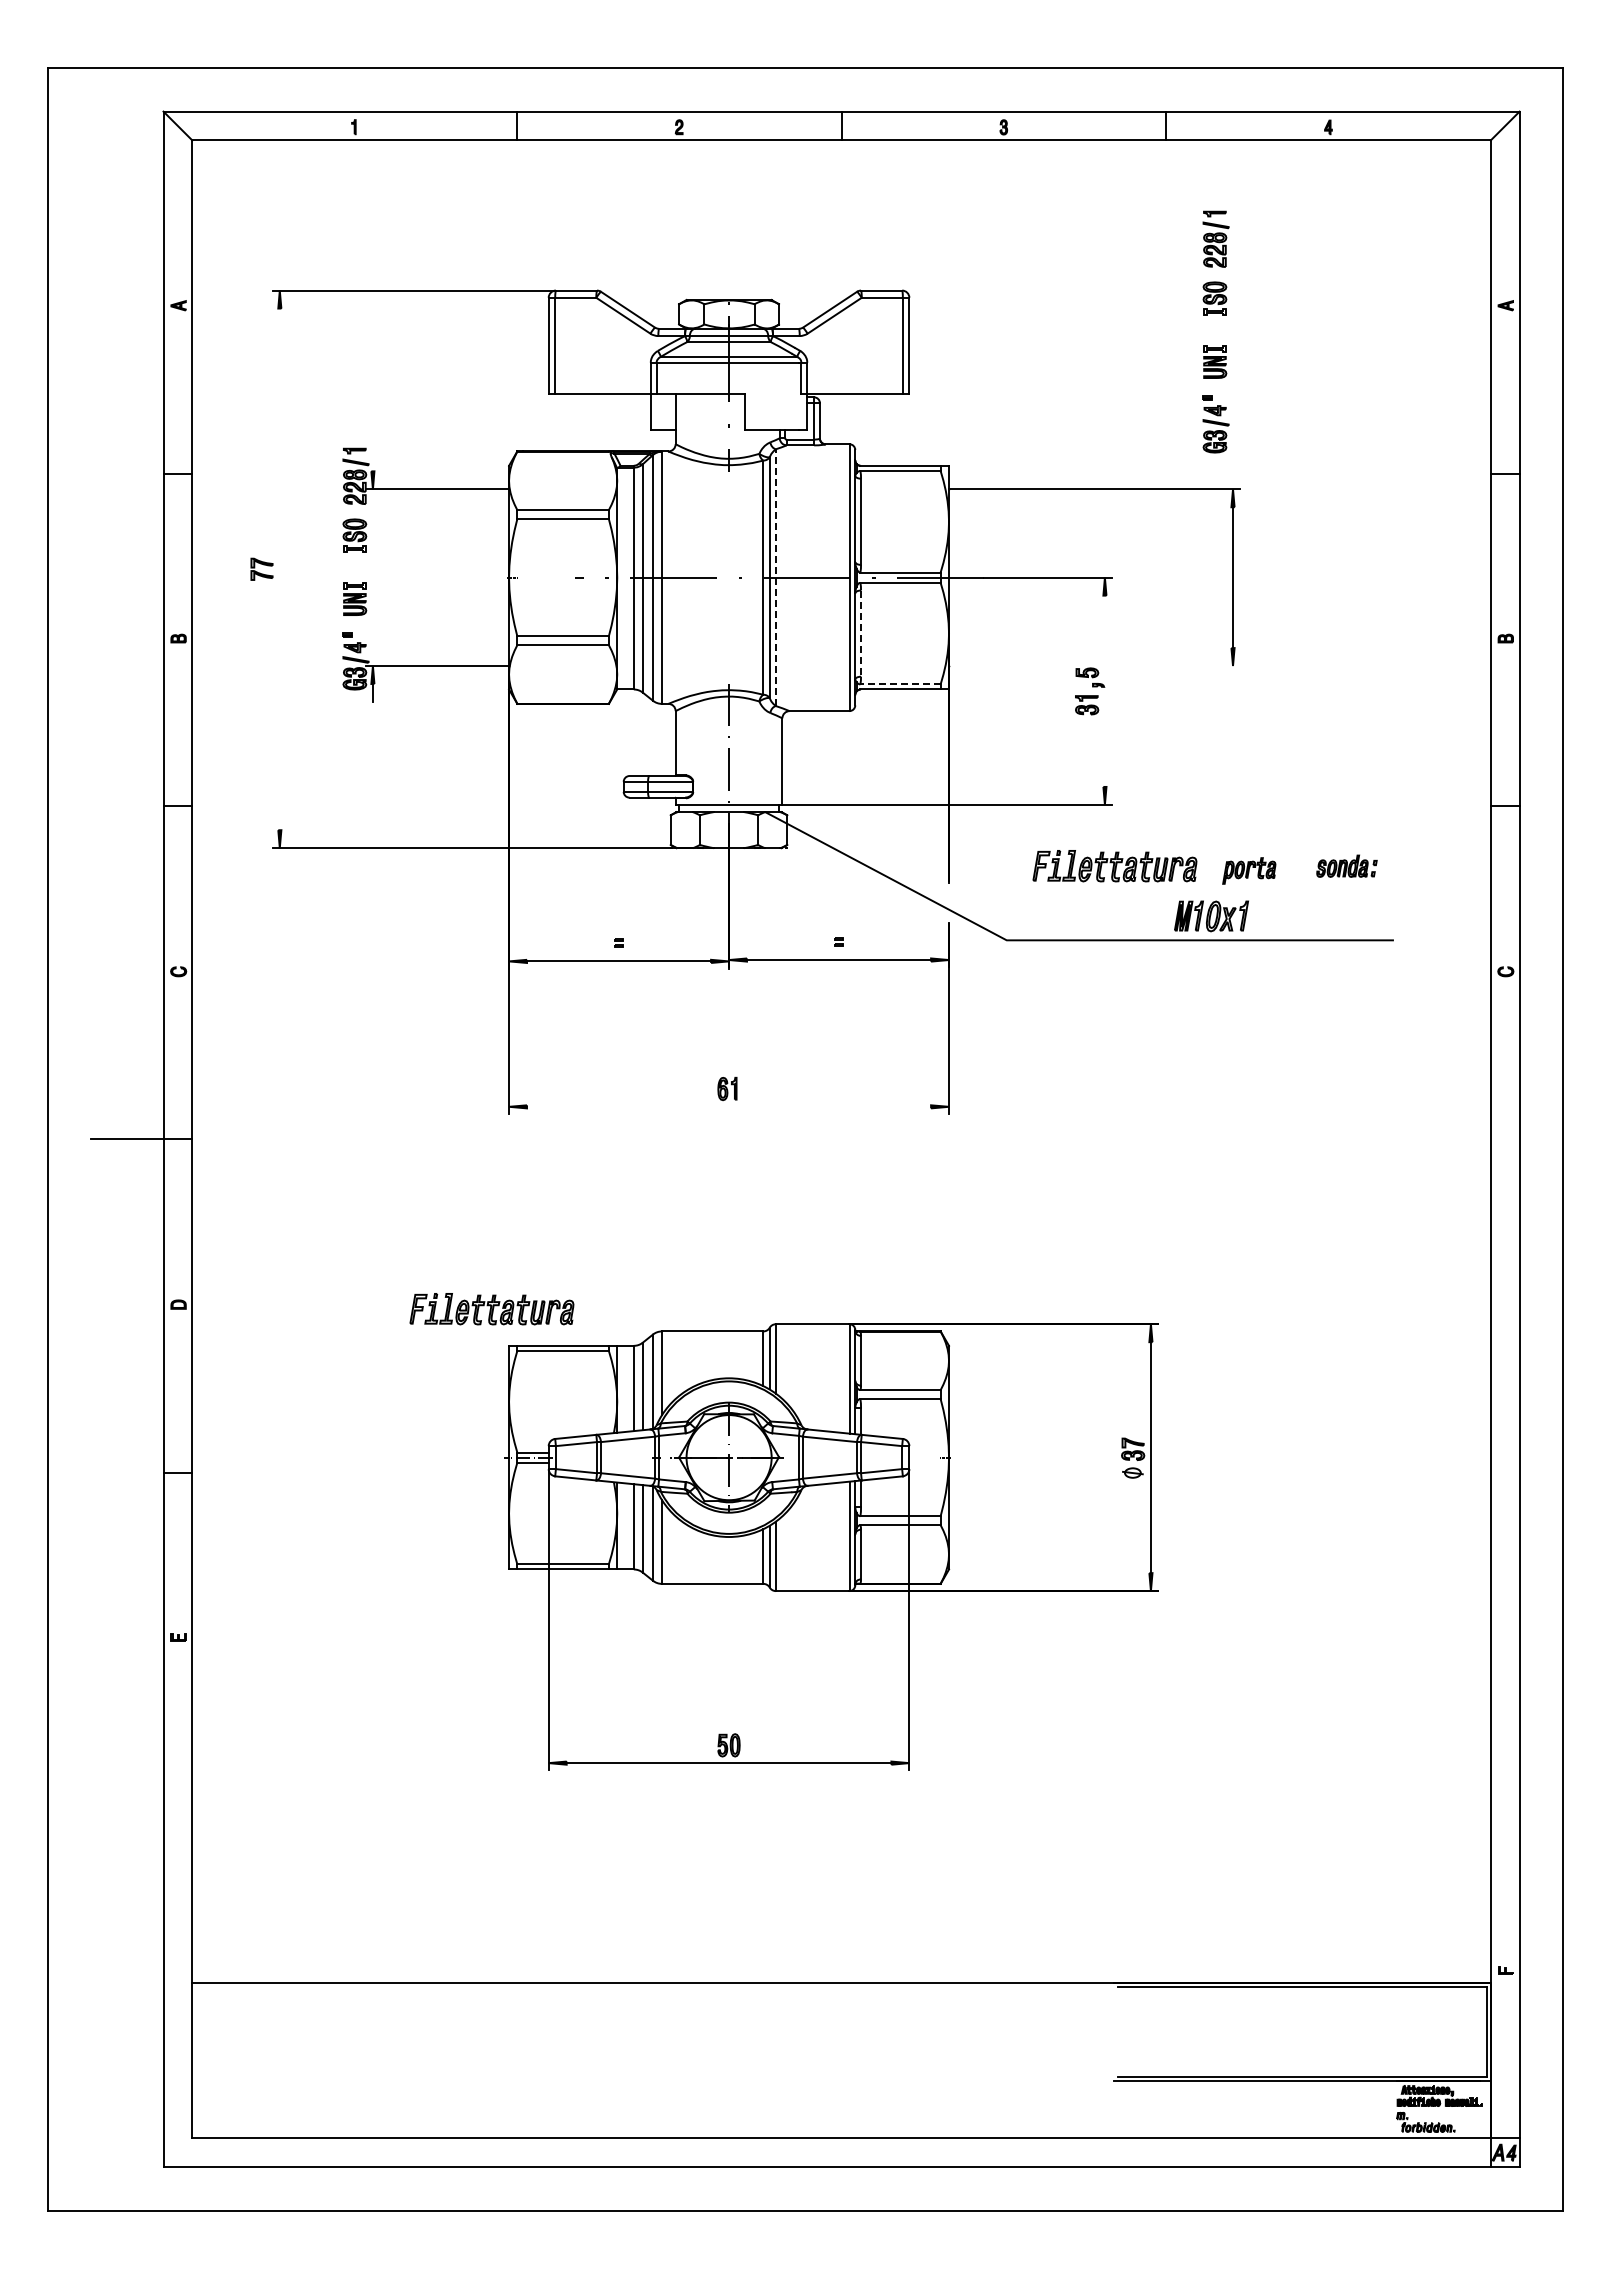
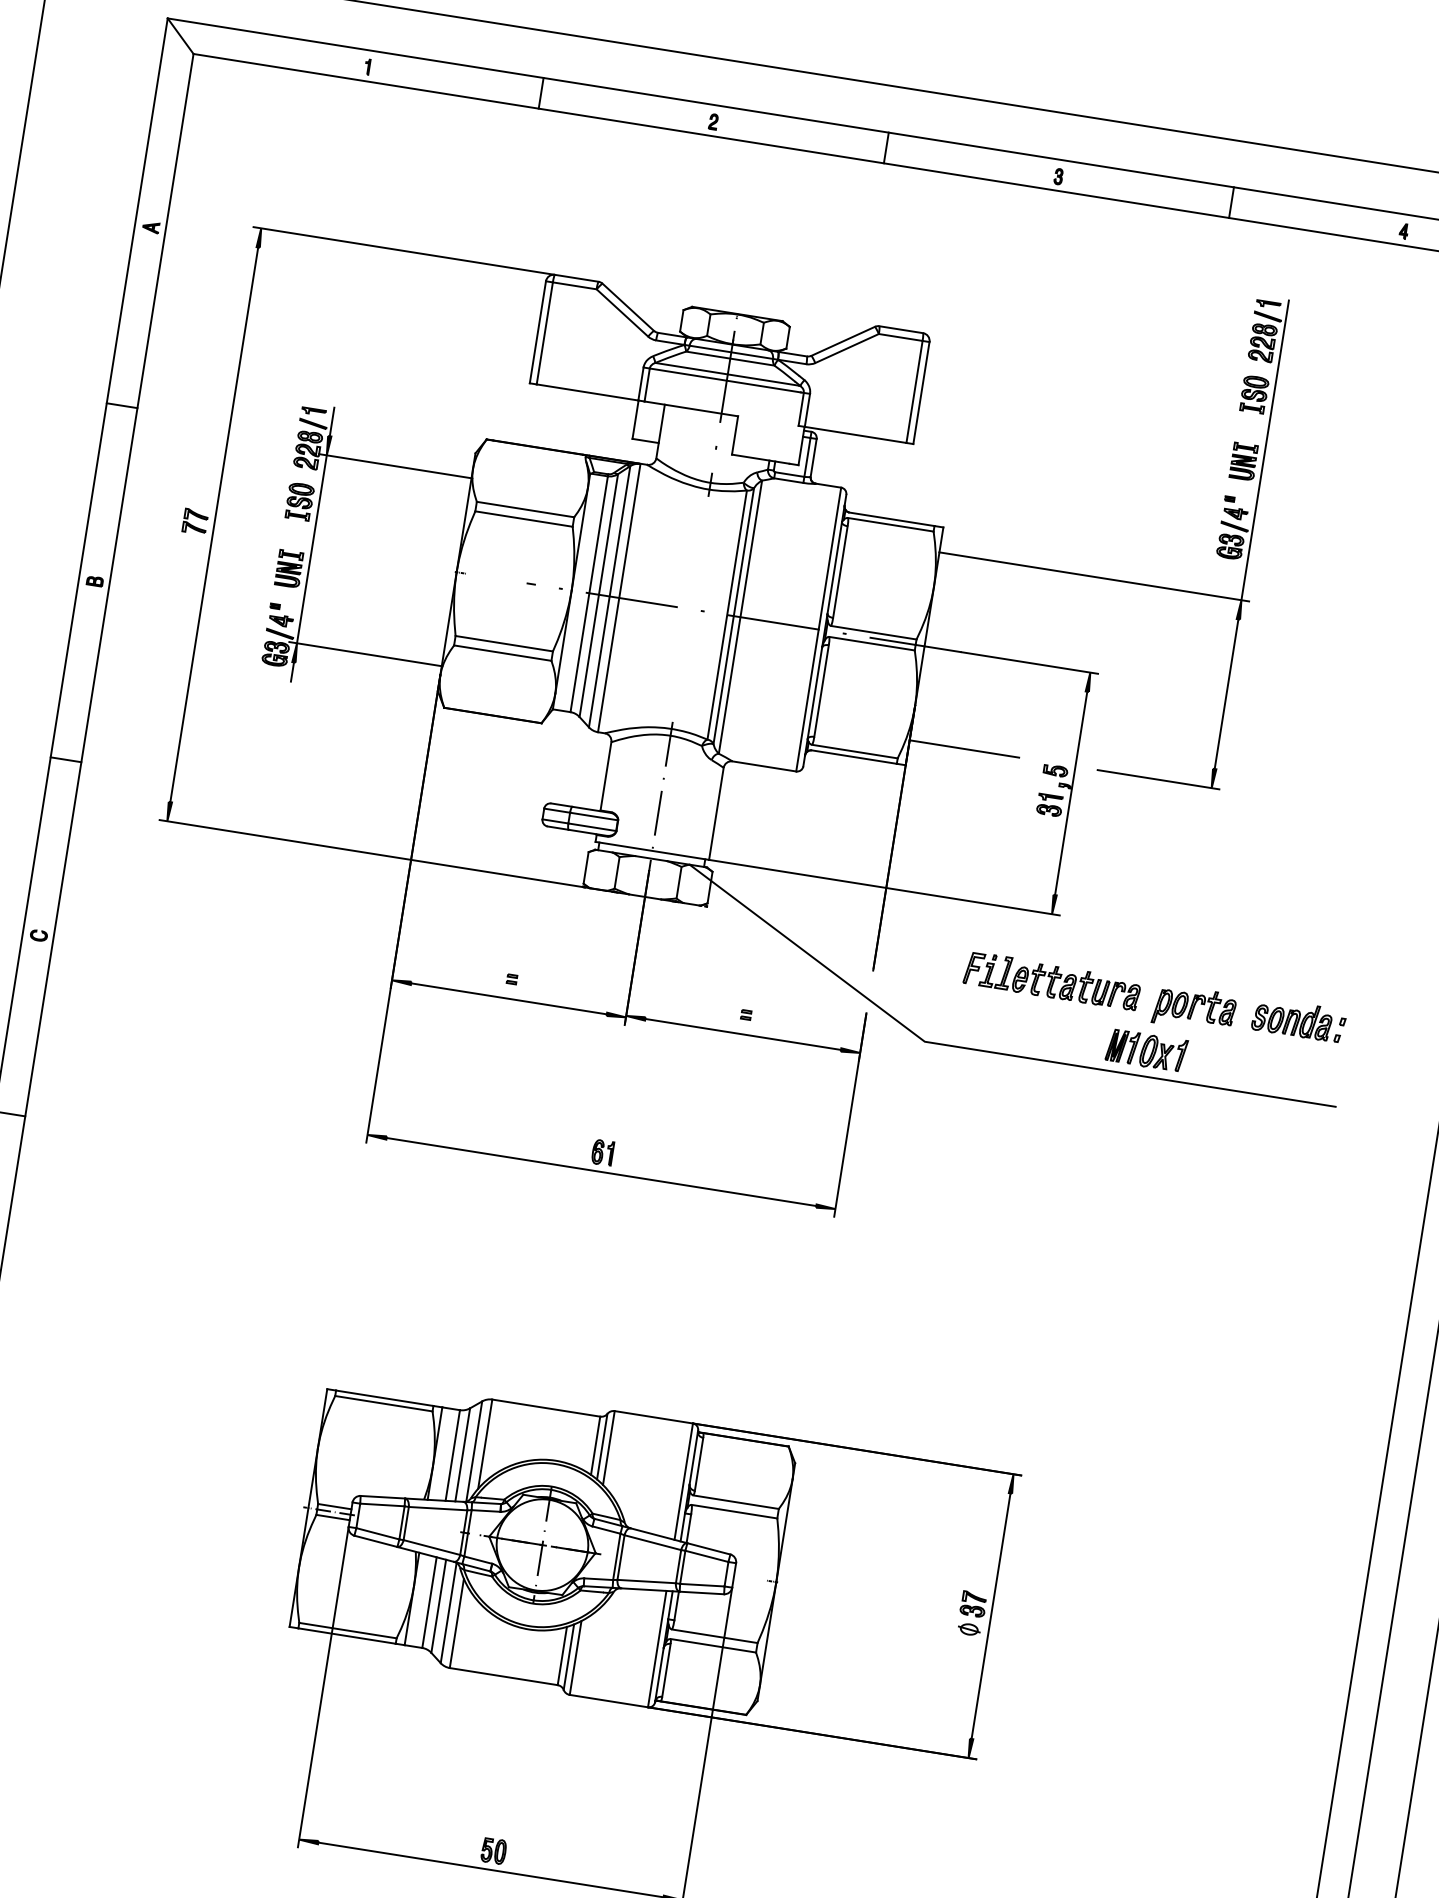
line: (1233, 348) -> (1265, 450), added
line: (372, 457) -> (331, 421), added
line: (279, 569) -> (213, 524), added
line: (372, 577) -> (311, 549), added
line: (775, 577) -> (740, 616), dashed -> solid
line: (861, 634) -> (821, 692), dashed -> solid
line: (1000, 666) -> (964, 749), added
line: (1182, 666) -> (1157, 780), added
line: (900, 684) -> (854, 751), dashed -> solid
line: (1104, 690) -> (1070, 792), added
part: (1346, 866) -> (1298, 1020), size x1.43
part: (1249, 870) -> (1194, 1008), size x1.43
line: (729, 1106) -> (602, 1171), added
part: (491, 1309) -> (314, 1347), removed

